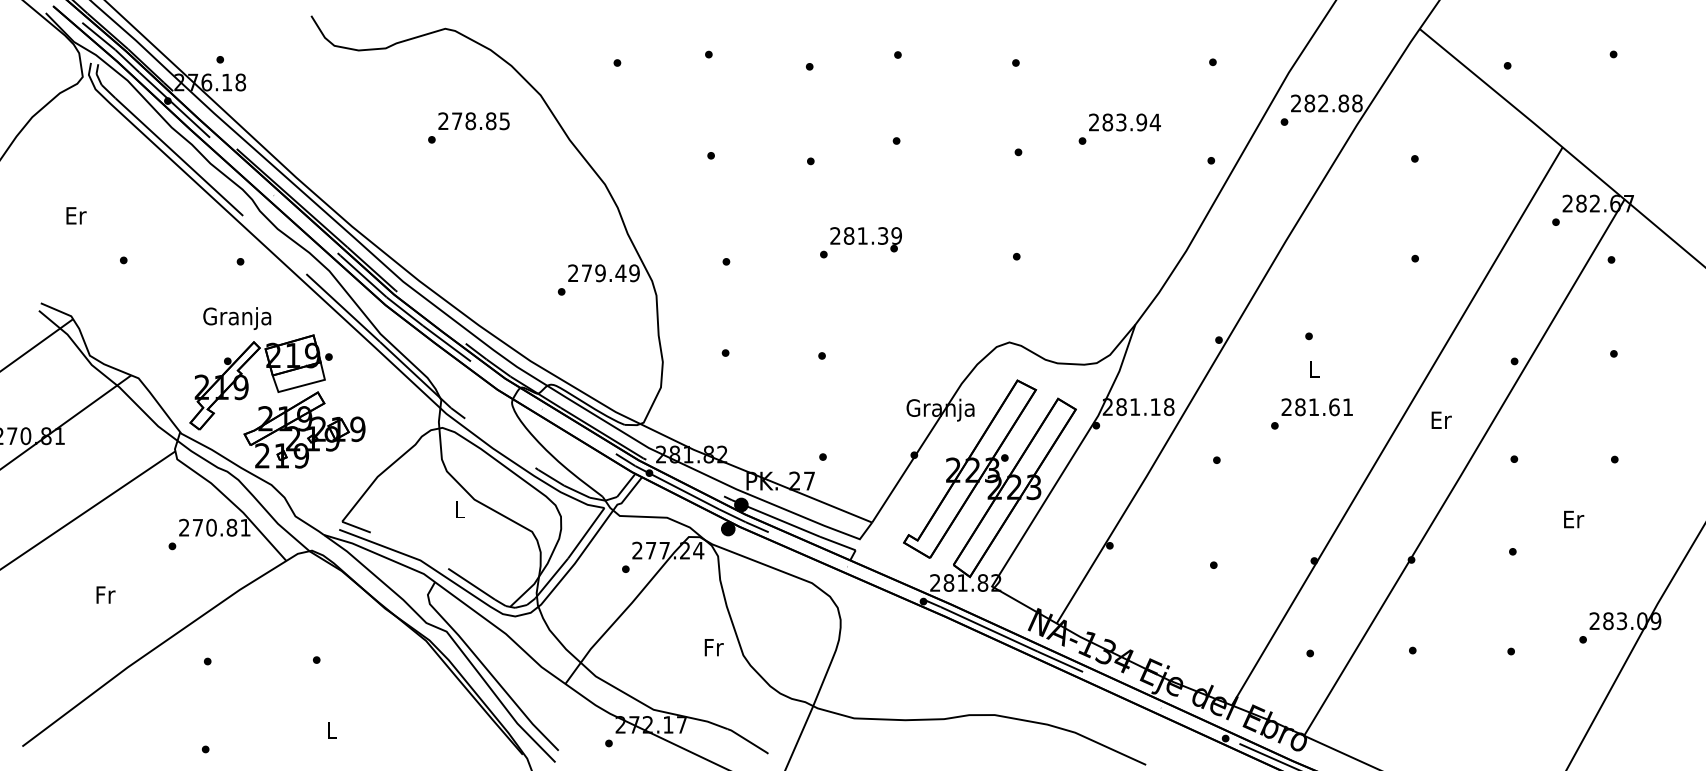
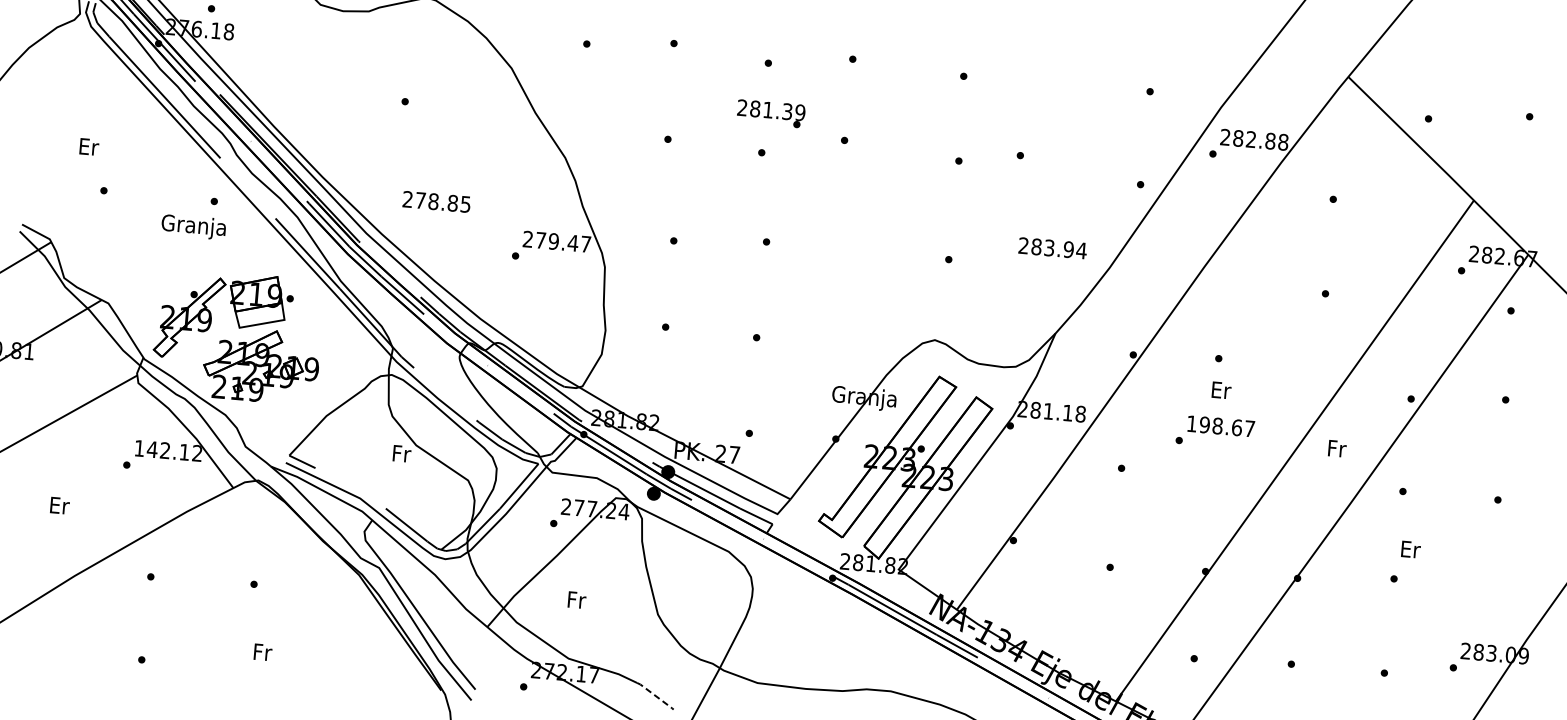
text: (473, 121) -> (436, 202), moved
text: (1124, 122) -> (1052, 248), moved
text: (76, 215) -> (89, 146), moved
text: (865, 239) -> (770, 113), moved
text: (634, 273) -> (585, 244), 279.49 -> 279.47
text: (237, 318) -> (193, 227), moved
text: (1315, 369) -> (1222, 390), L -> Er
text: (1316, 407) -> (1220, 426), 281.61 -> 198.67
text: (1441, 419) -> (1337, 448), Er -> Fr
text: (460, 509) -> (402, 453), L -> Fr
text: (1574, 519) -> (1411, 549), moved
text: (214, 527) -> (168, 450), 270.81 -> 142.12
text: (106, 594) -> (60, 505), Fr -> Er
text: (713, 647) -> (576, 599), moved
text: (332, 730) -> (263, 652), L -> Fr
line: (749, 741) -> (656, 696), solid -> dashed

